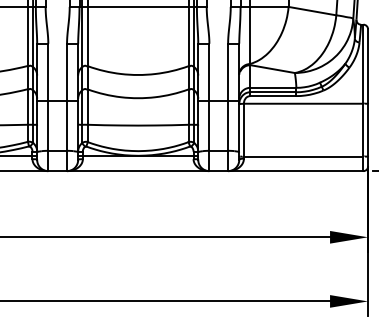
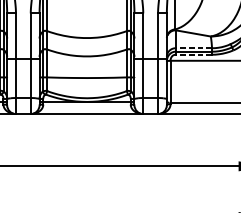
line: (273, 87) -> (193, 47), solid -> dashed
line: (273, 96) -> (193, 55), solid -> dashed

